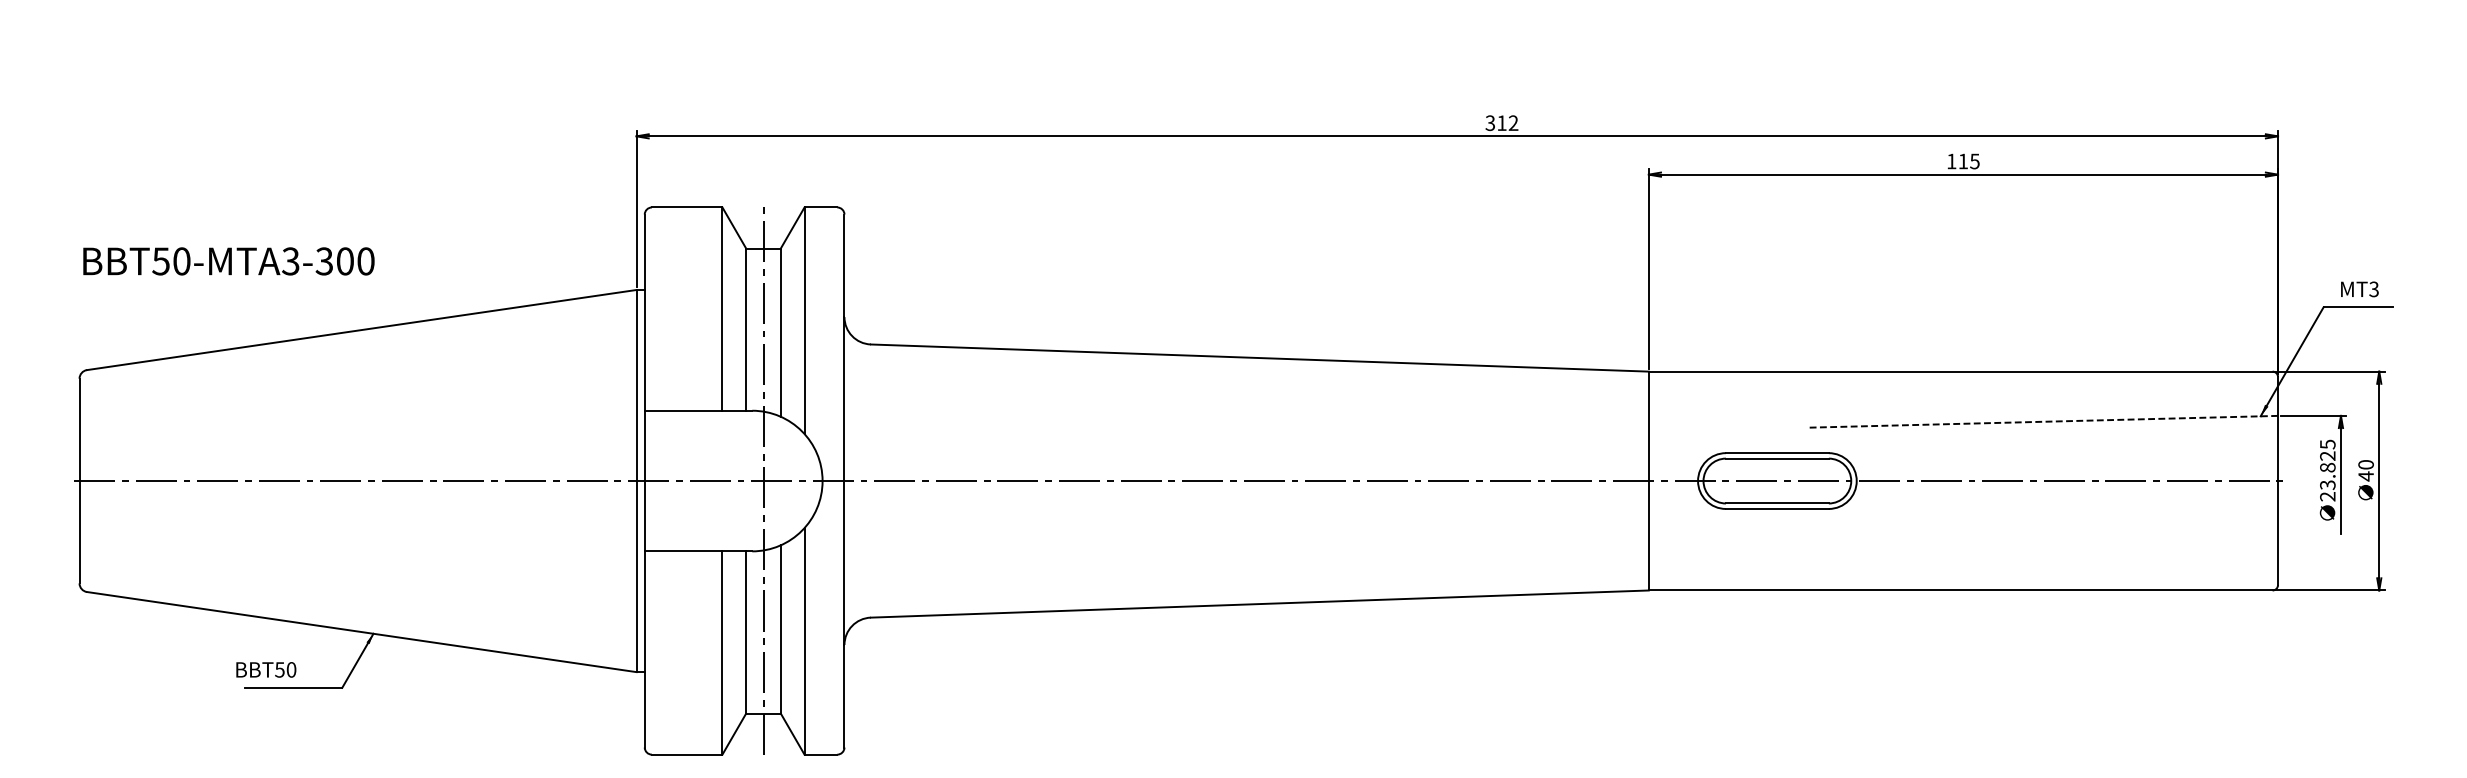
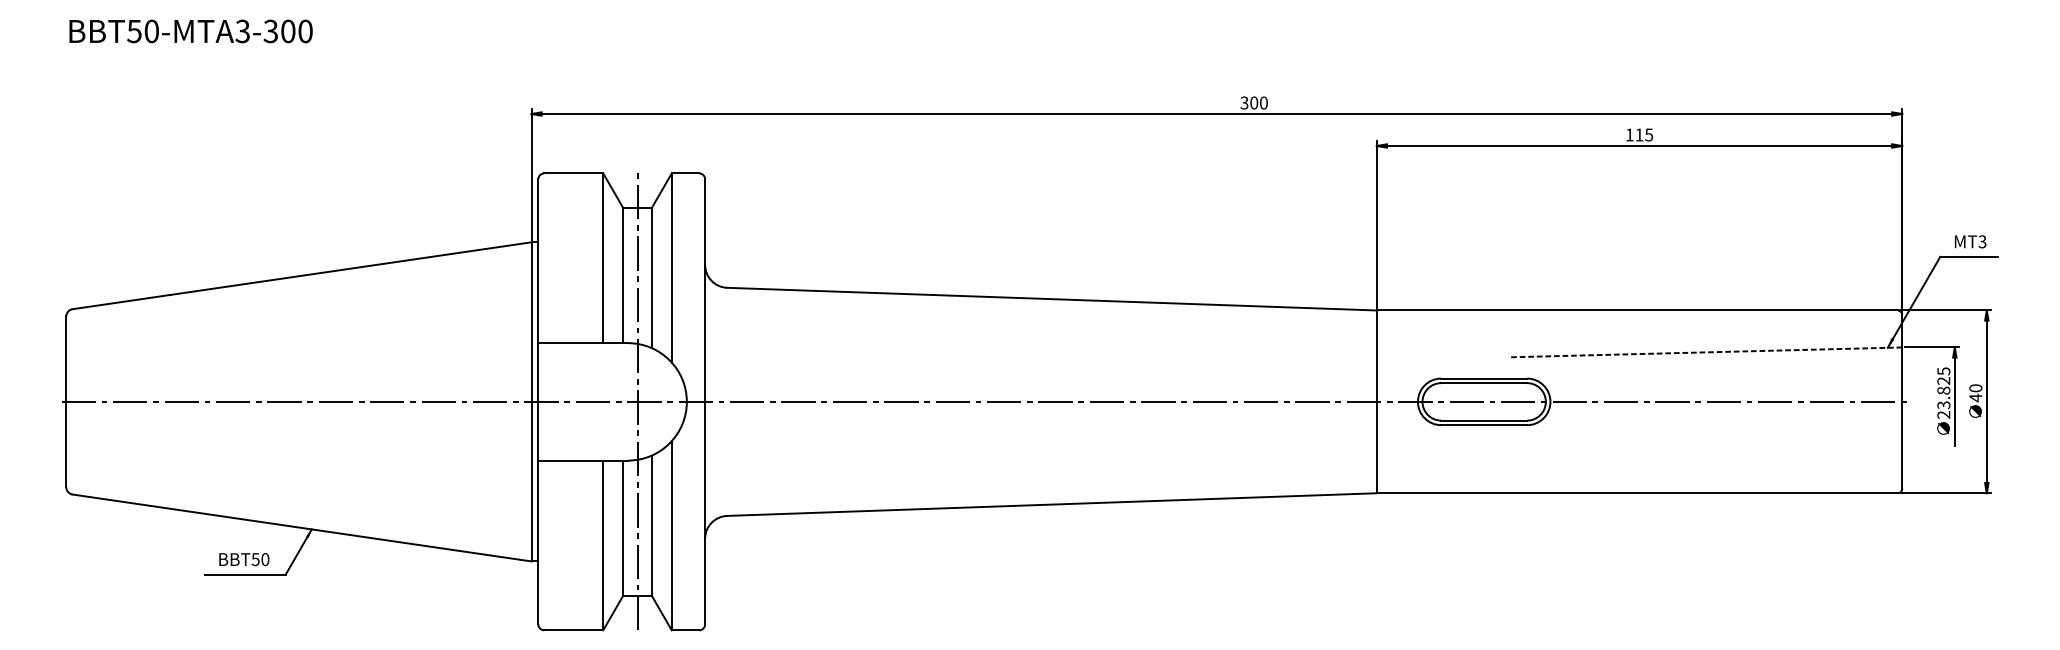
text: (1507, 122) -> (1258, 102), 312 -> 300
text: (228, 261) -> (190, 31), moved
text: (266, 669) -> (244, 559), moved

